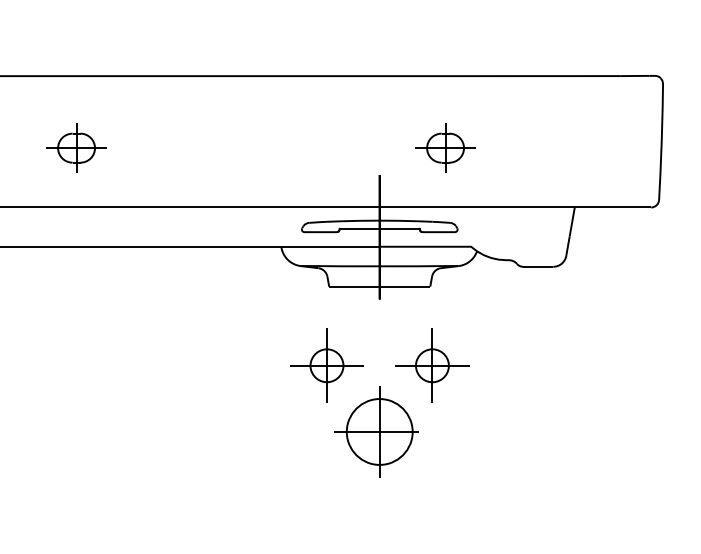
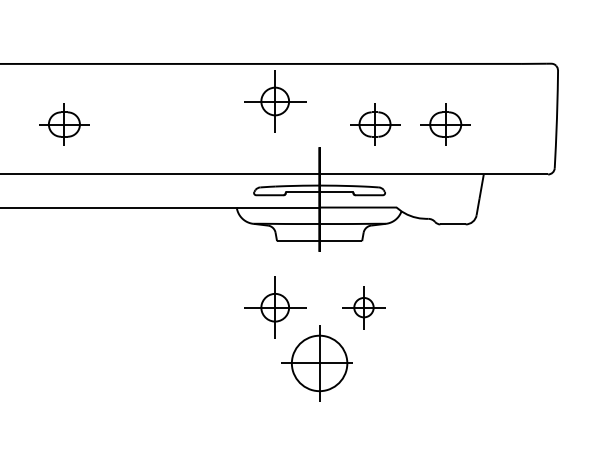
part: (326, 120) -> (274, 101), added
part: (529, 147) -> (445, 123), added
part: (432, 365) -> (364, 307), size x0.7

